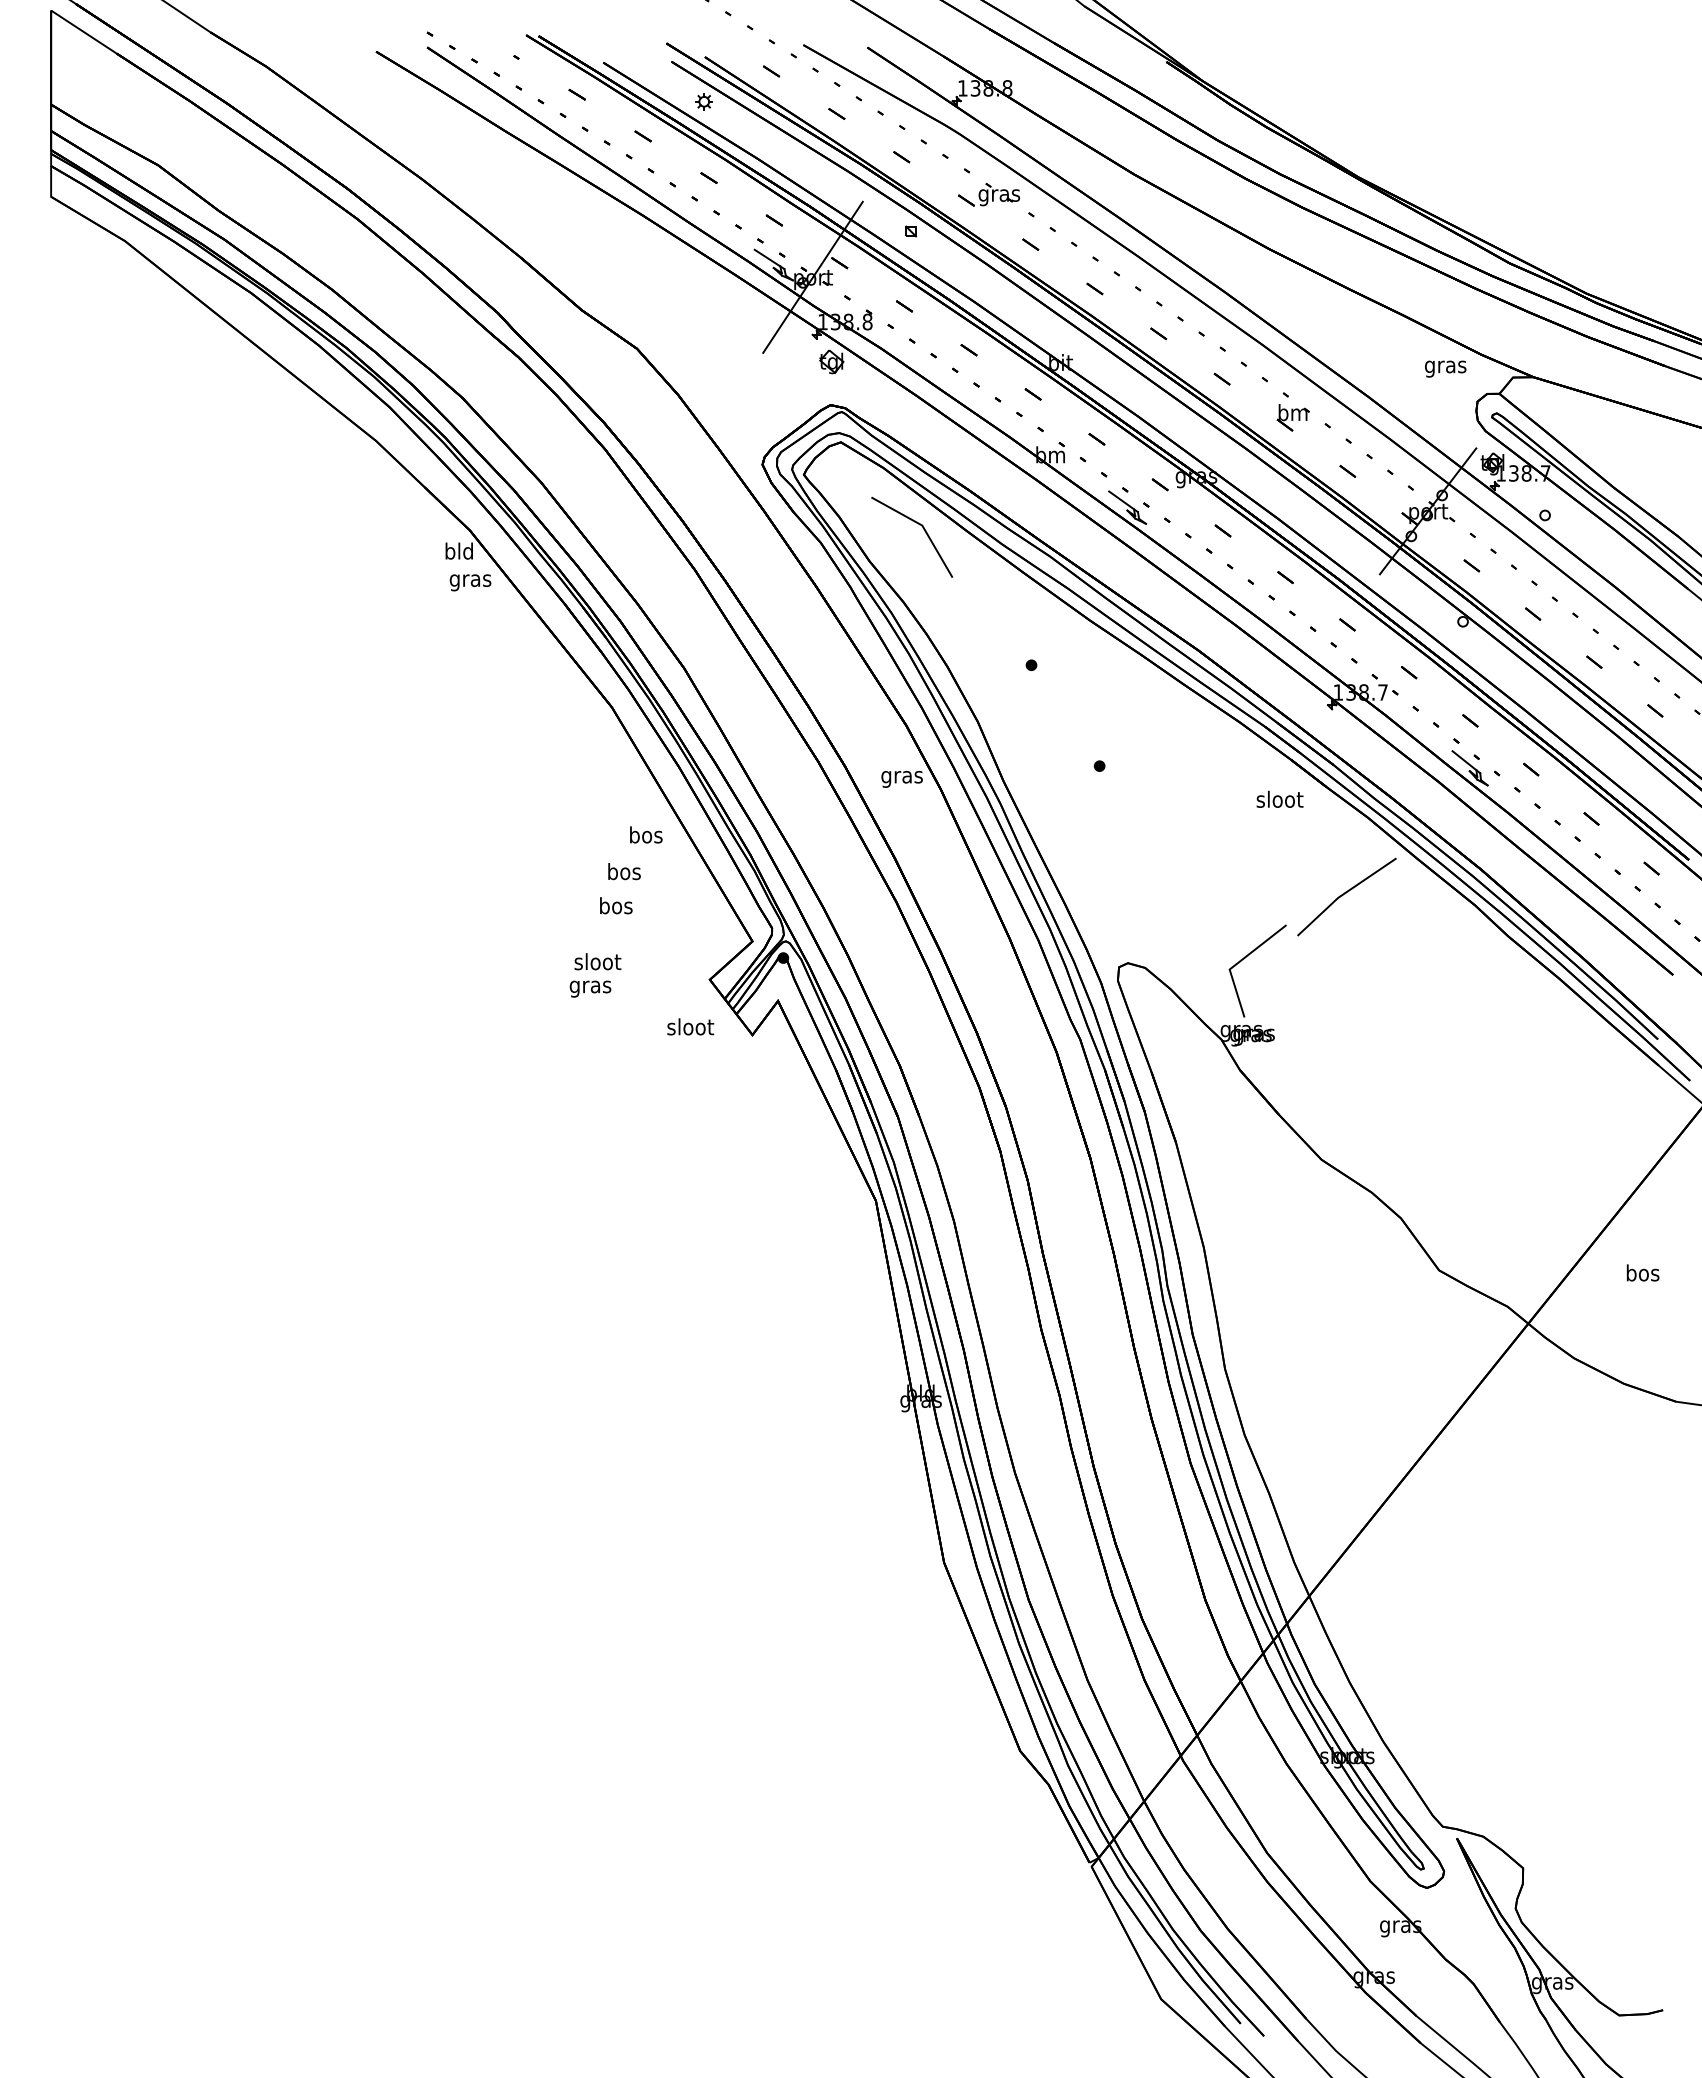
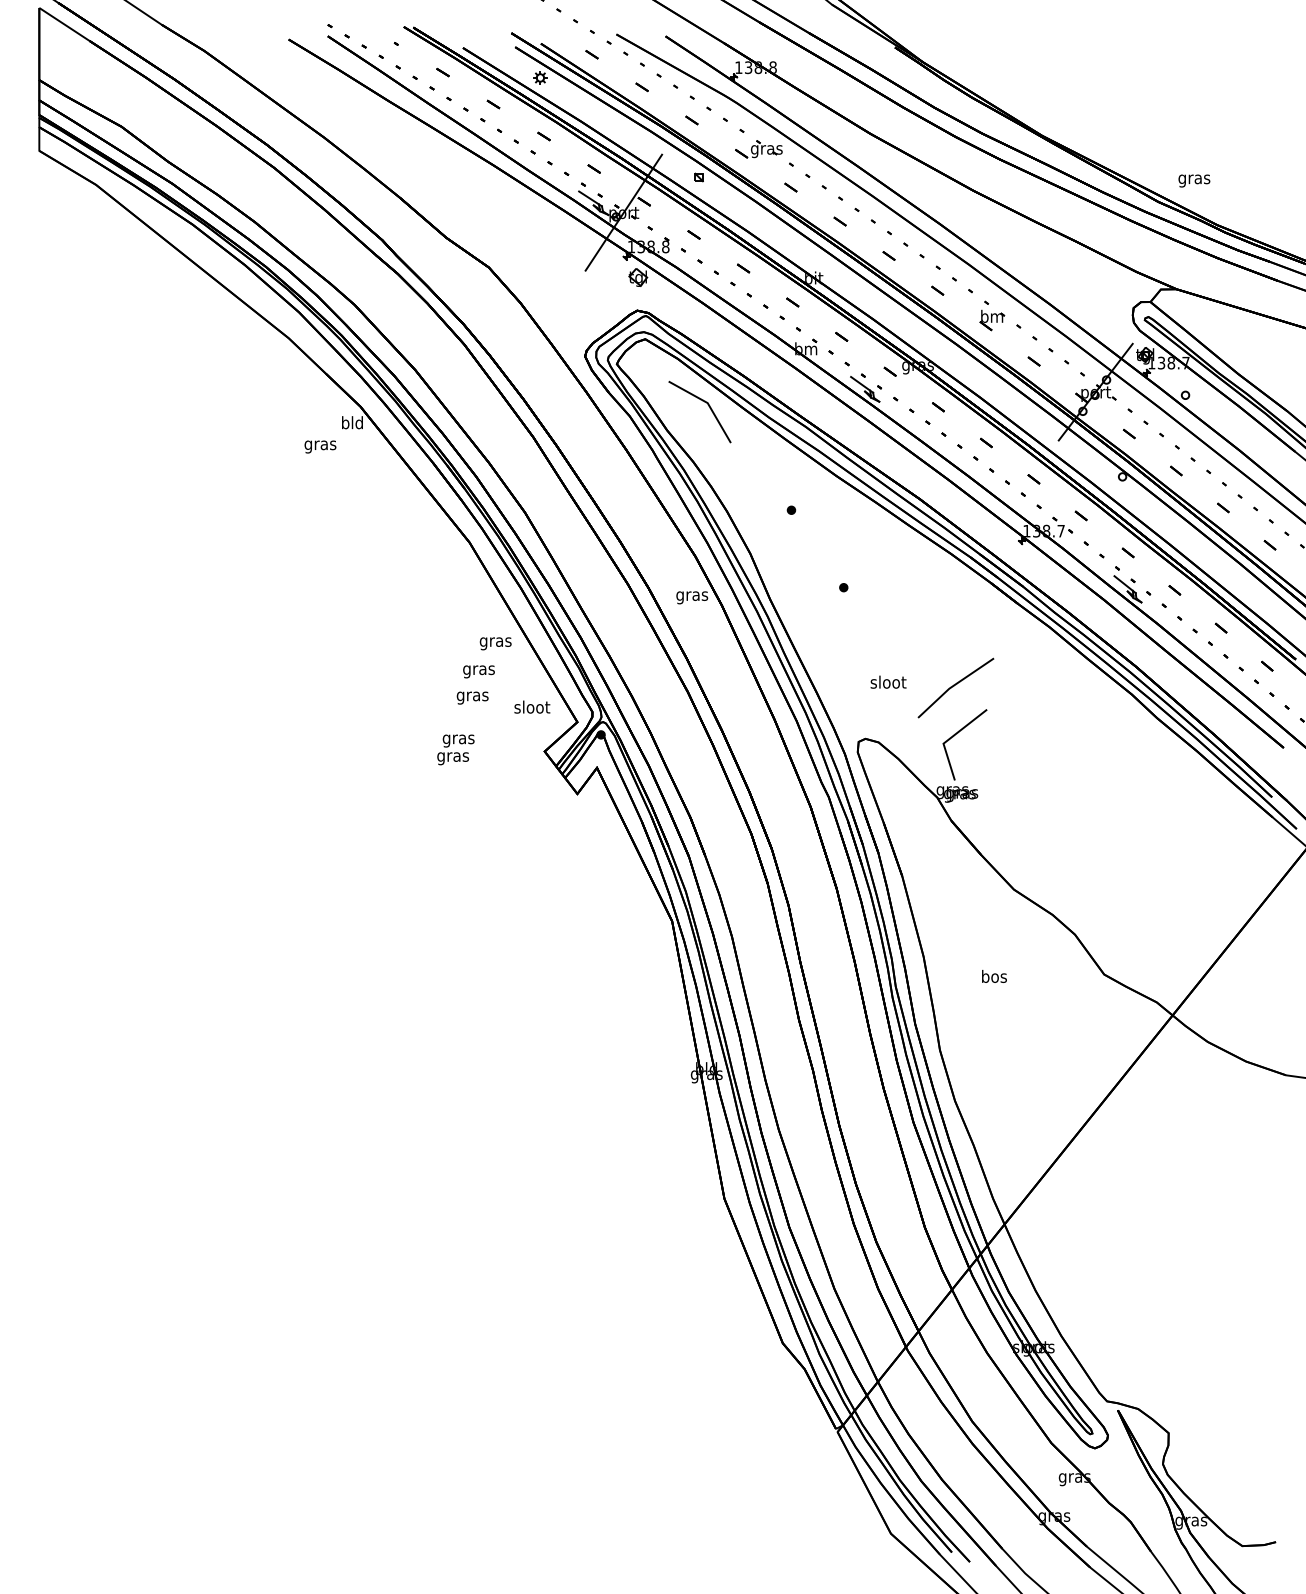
text: (1445, 368) -> (1194, 180), moved
text: (470, 582) -> (320, 446), moved
text: (1279, 798) -> (888, 681), moved
text: (645, 836) -> (495, 641), bos -> gras
text: (623, 873) -> (478, 670), bos -> gras
line: (1345, 894) -> (954, 686), moved
text: (615, 907) -> (472, 696), bos -> gras
text: (597, 963) -> (458, 739), sloot -> gras
text: (690, 1026) -> (532, 706), moved
text: (1642, 1272) -> (994, 976), moved

